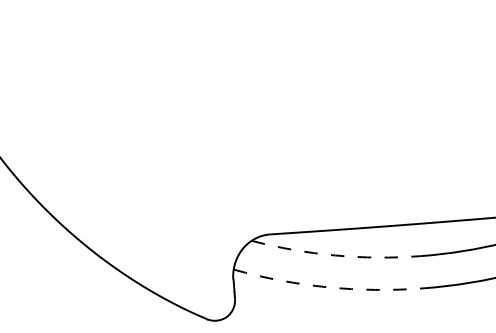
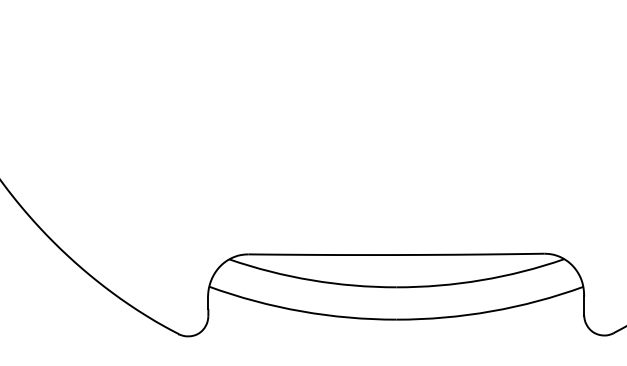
arc: (335, 255) -> (311, 280), dashed -> solid
arc: (327, 287) -> (301, 311), dashed -> solid

